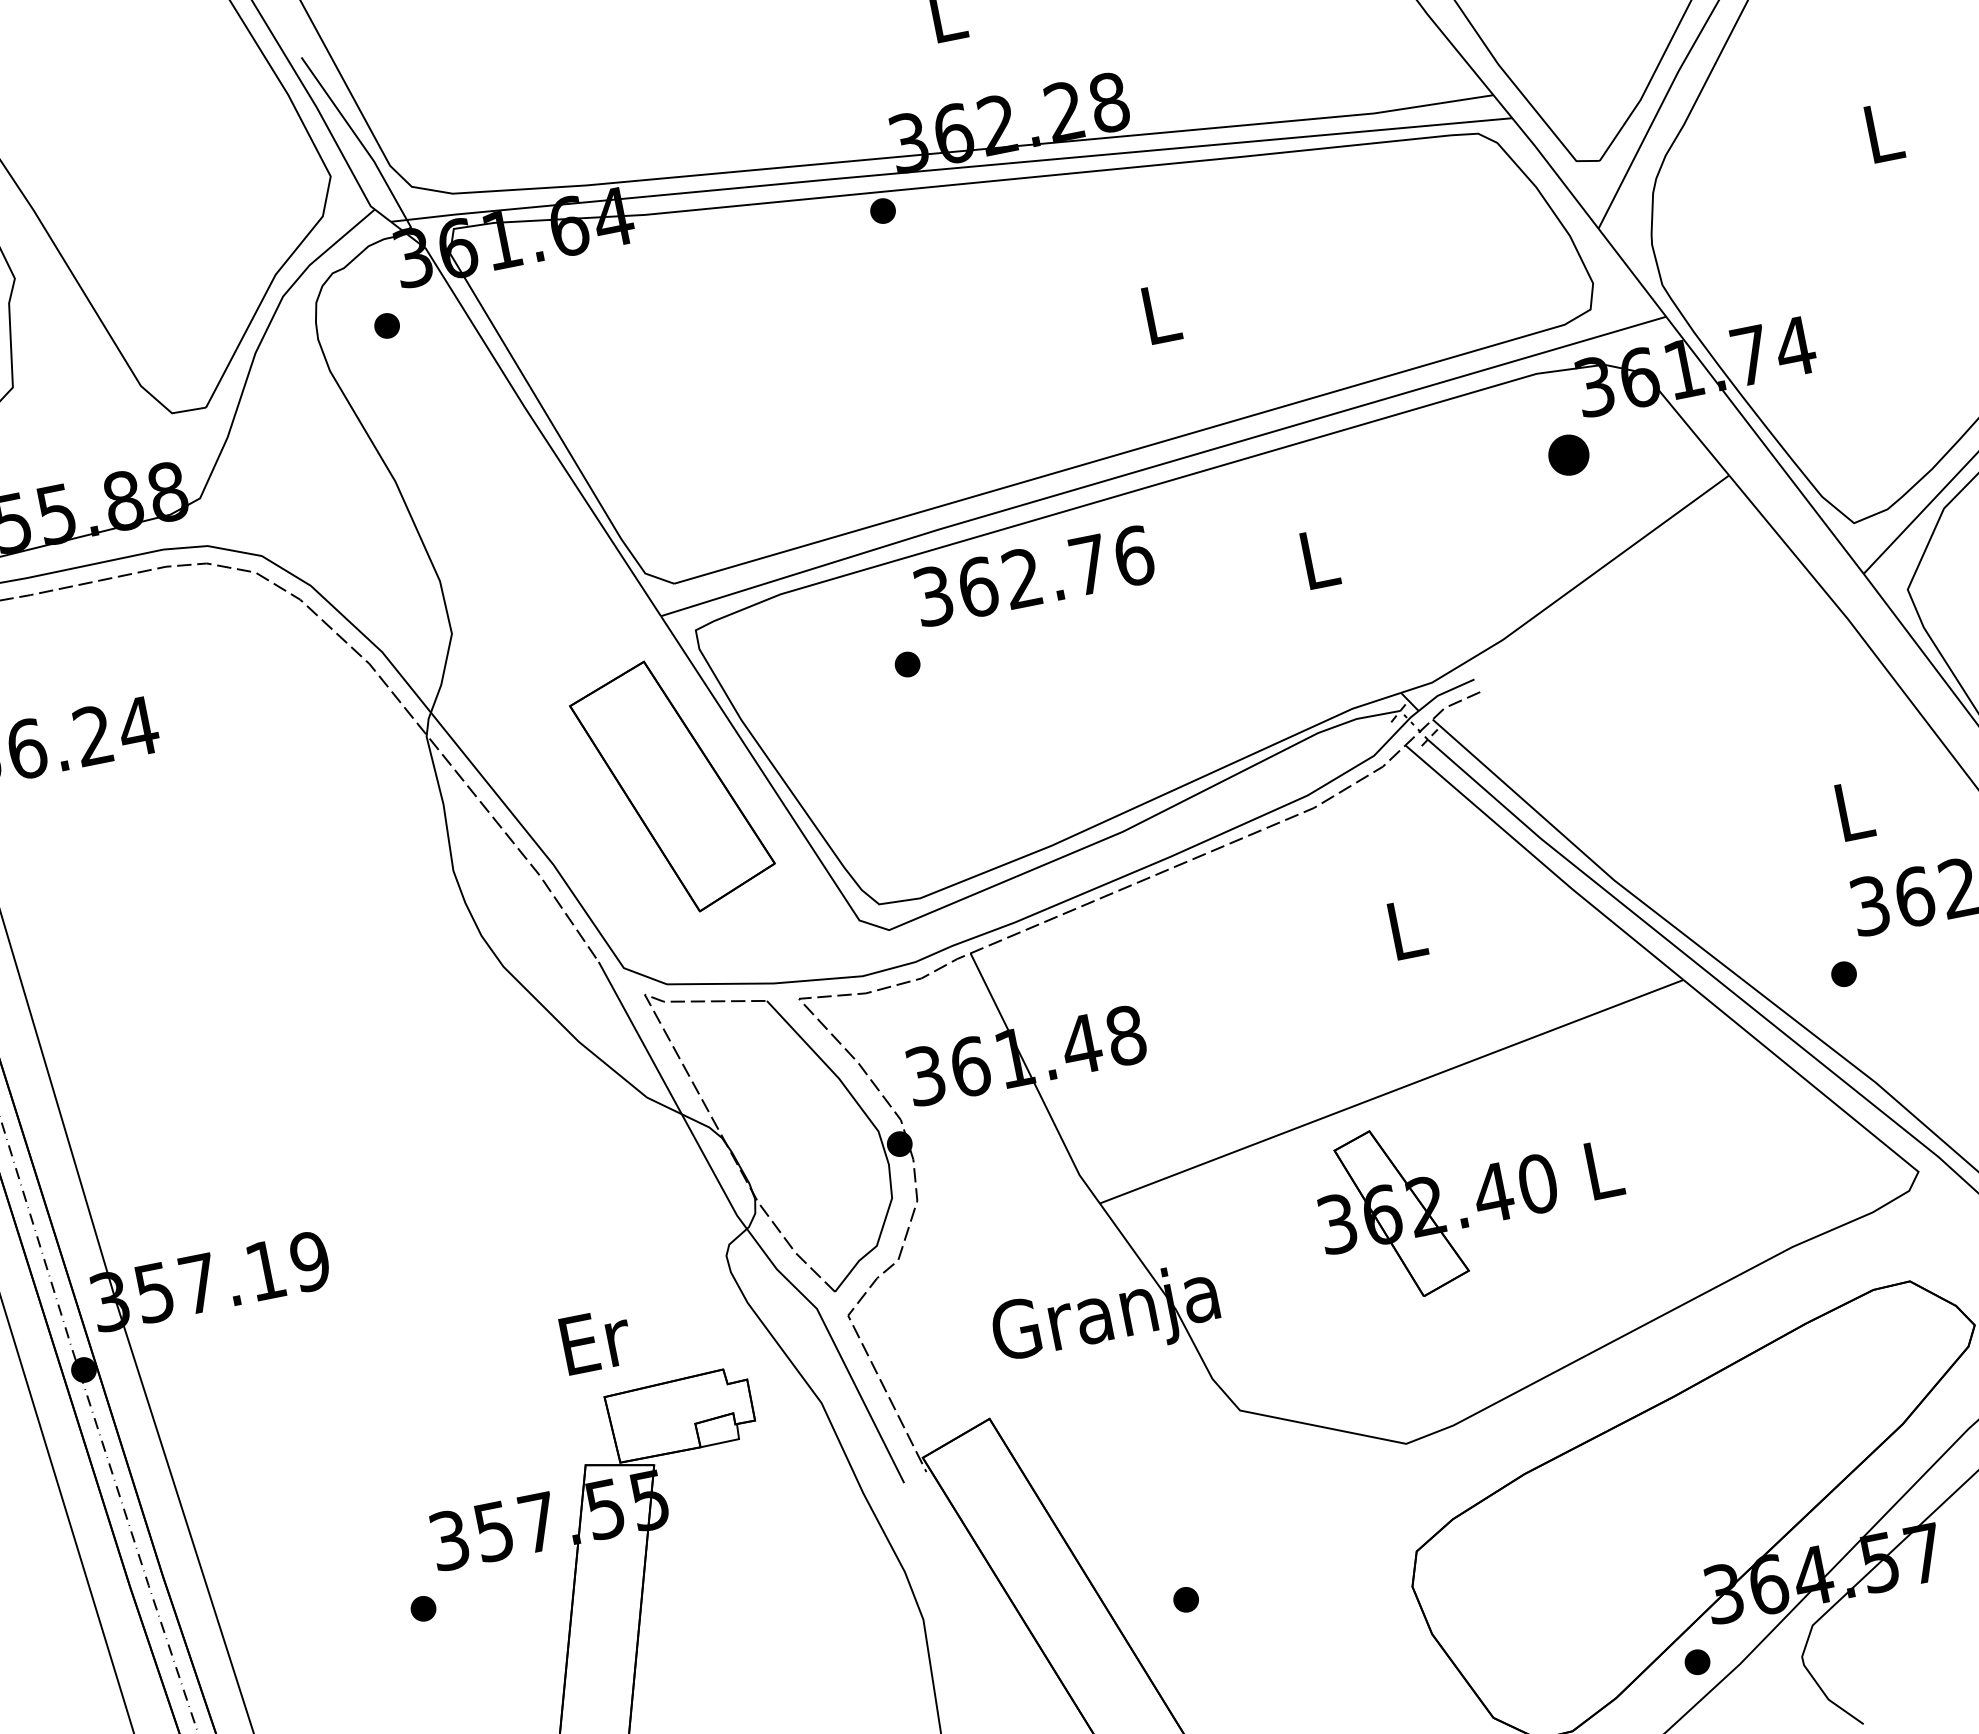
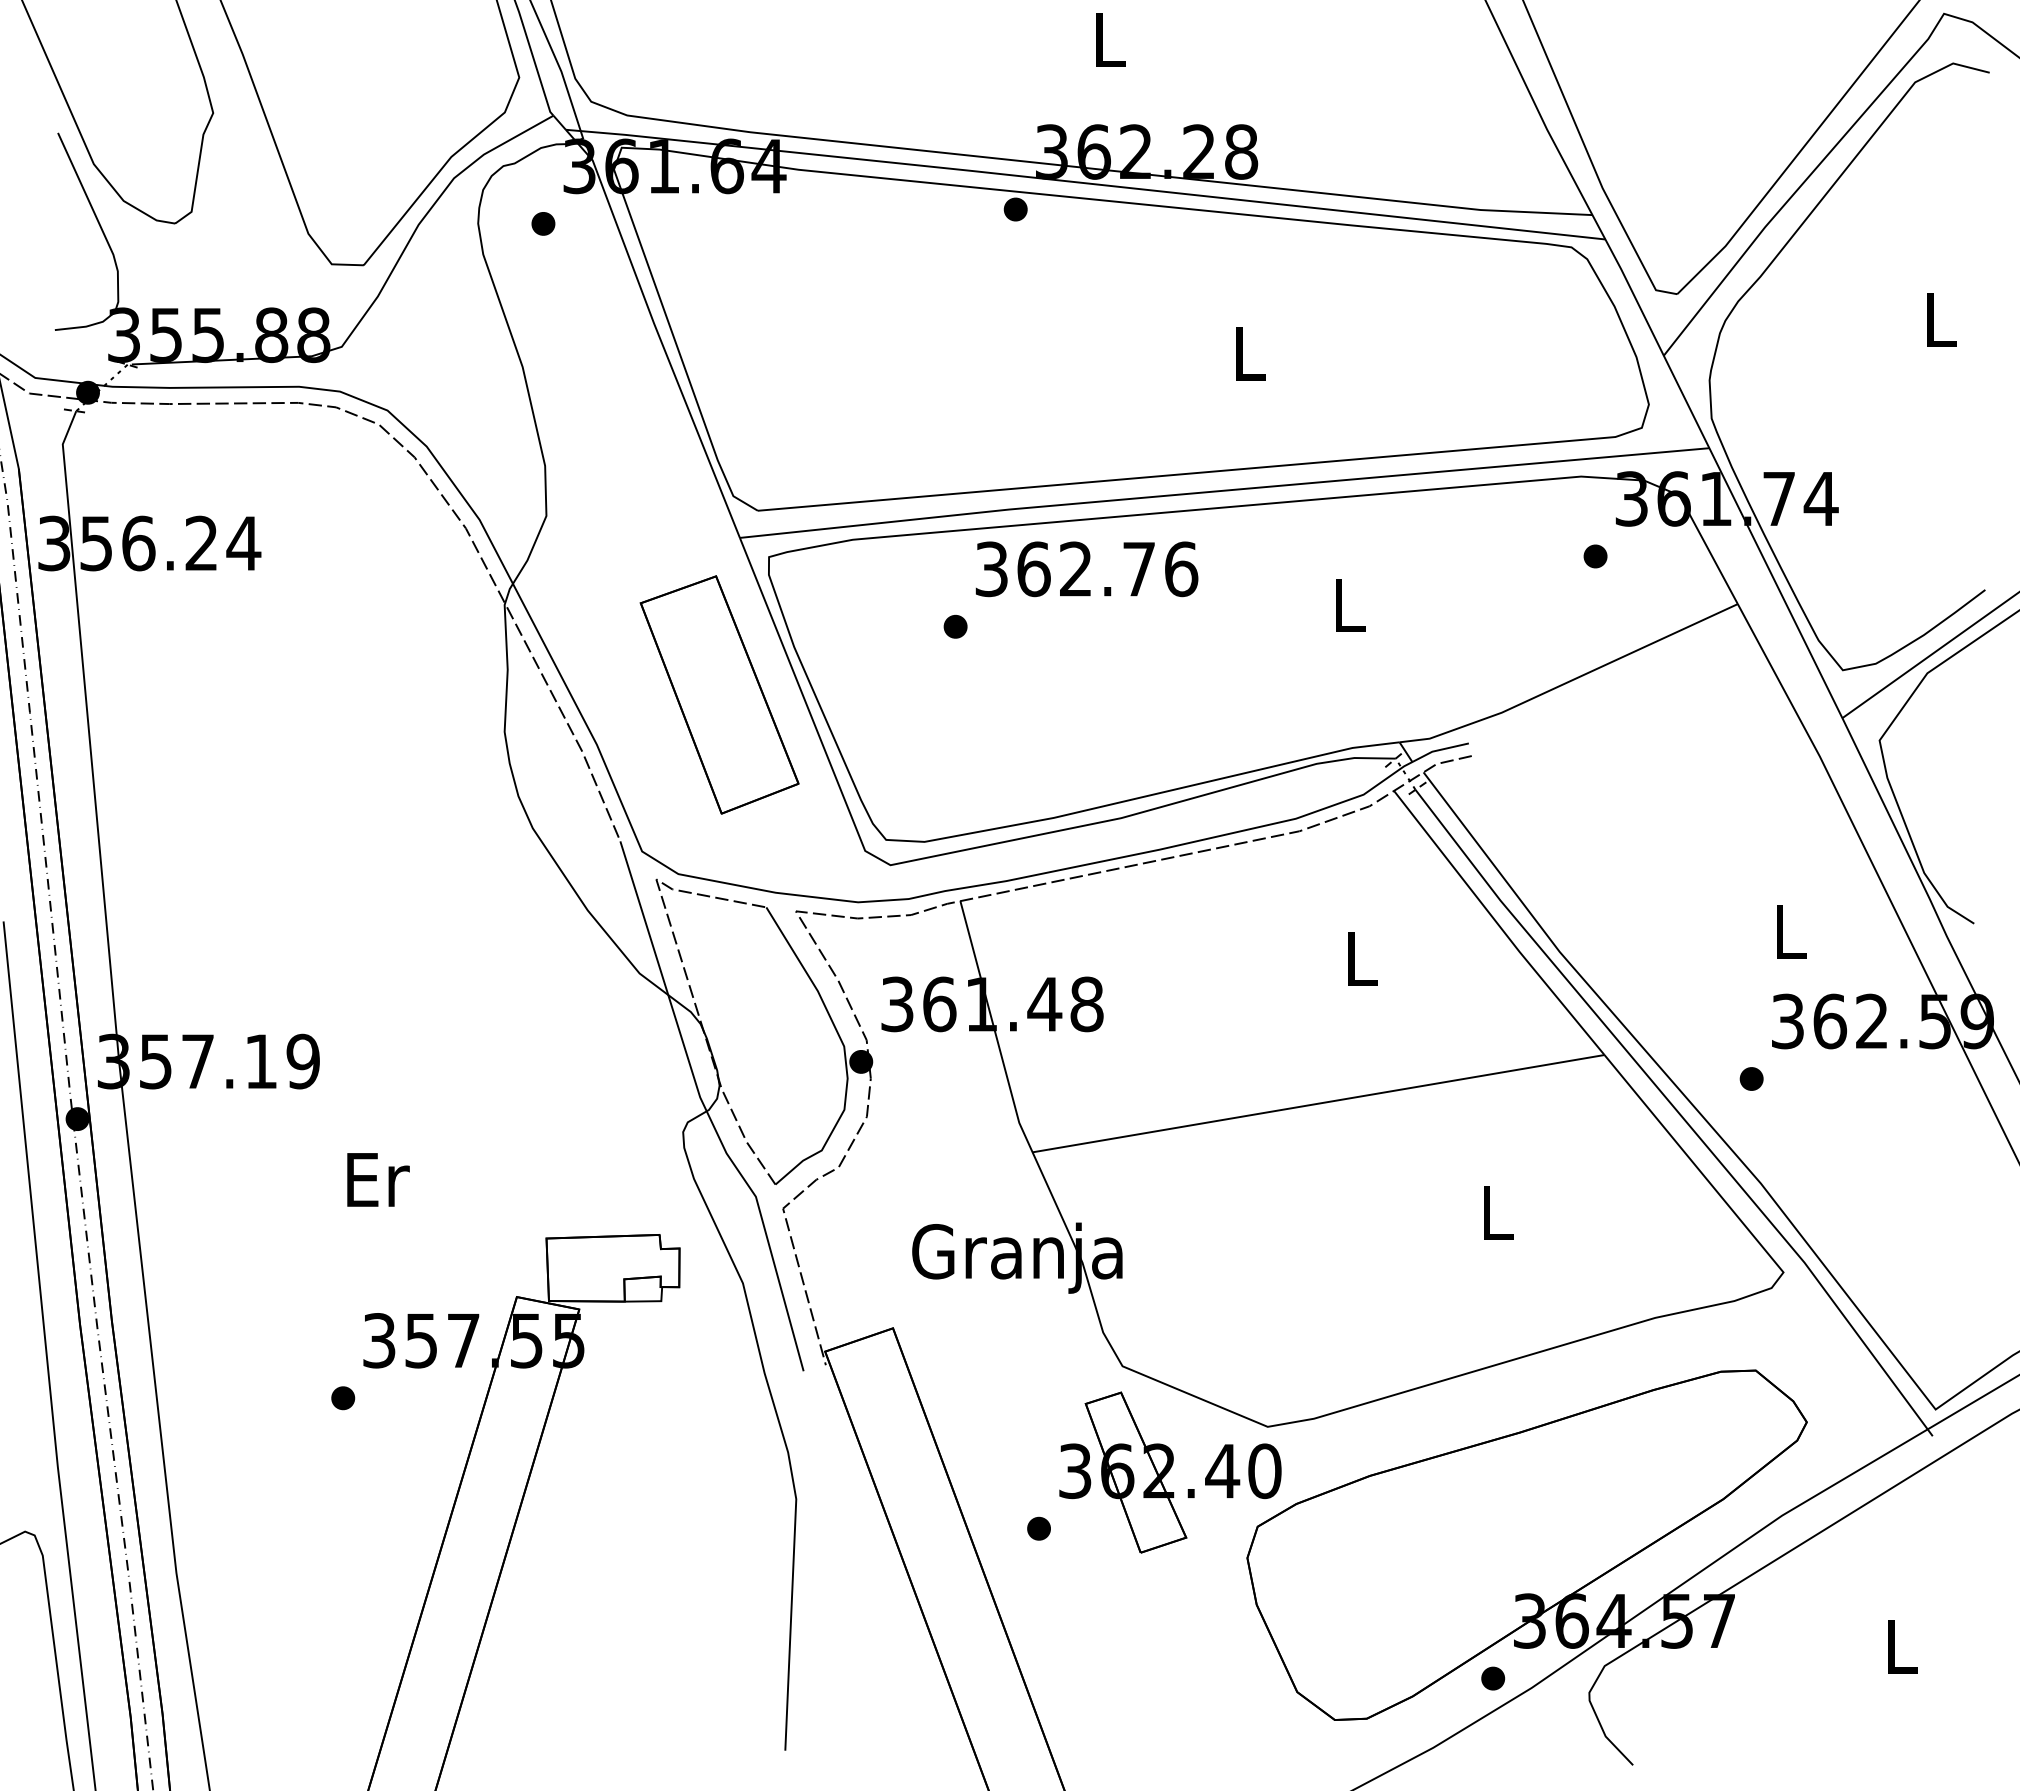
part: (1568, 455) -> (1595, 556), size x0.62
part: (1438, 1205) -> (1170, 1472), moved
text: (596, 1340) -> (378, 1179), moved

